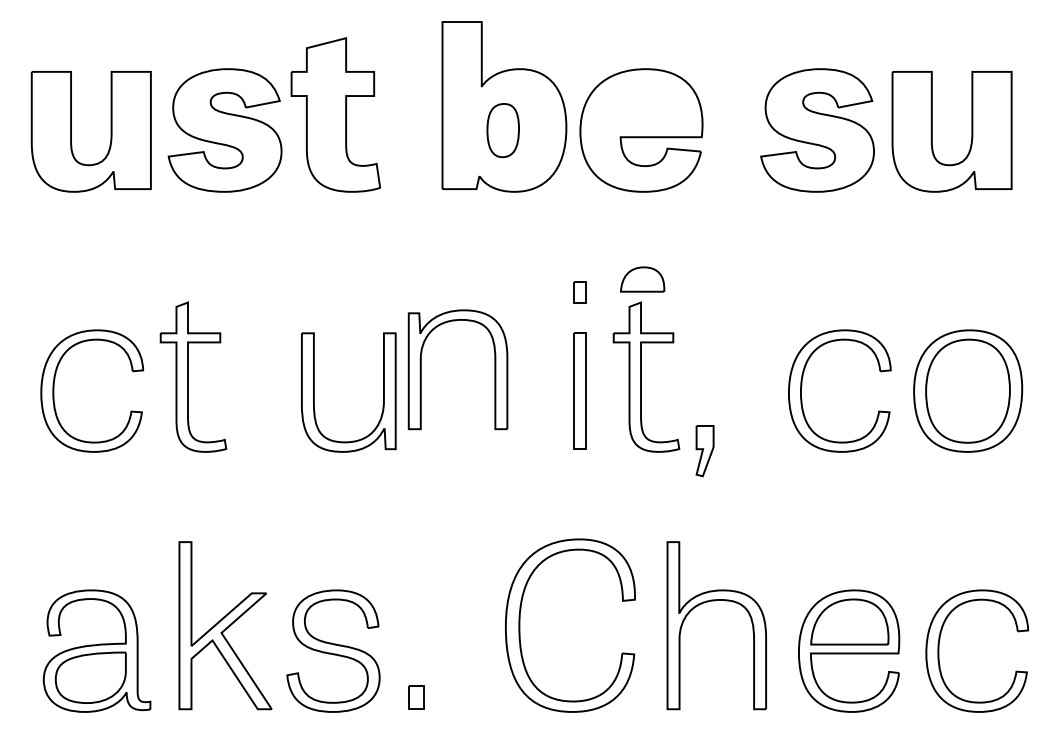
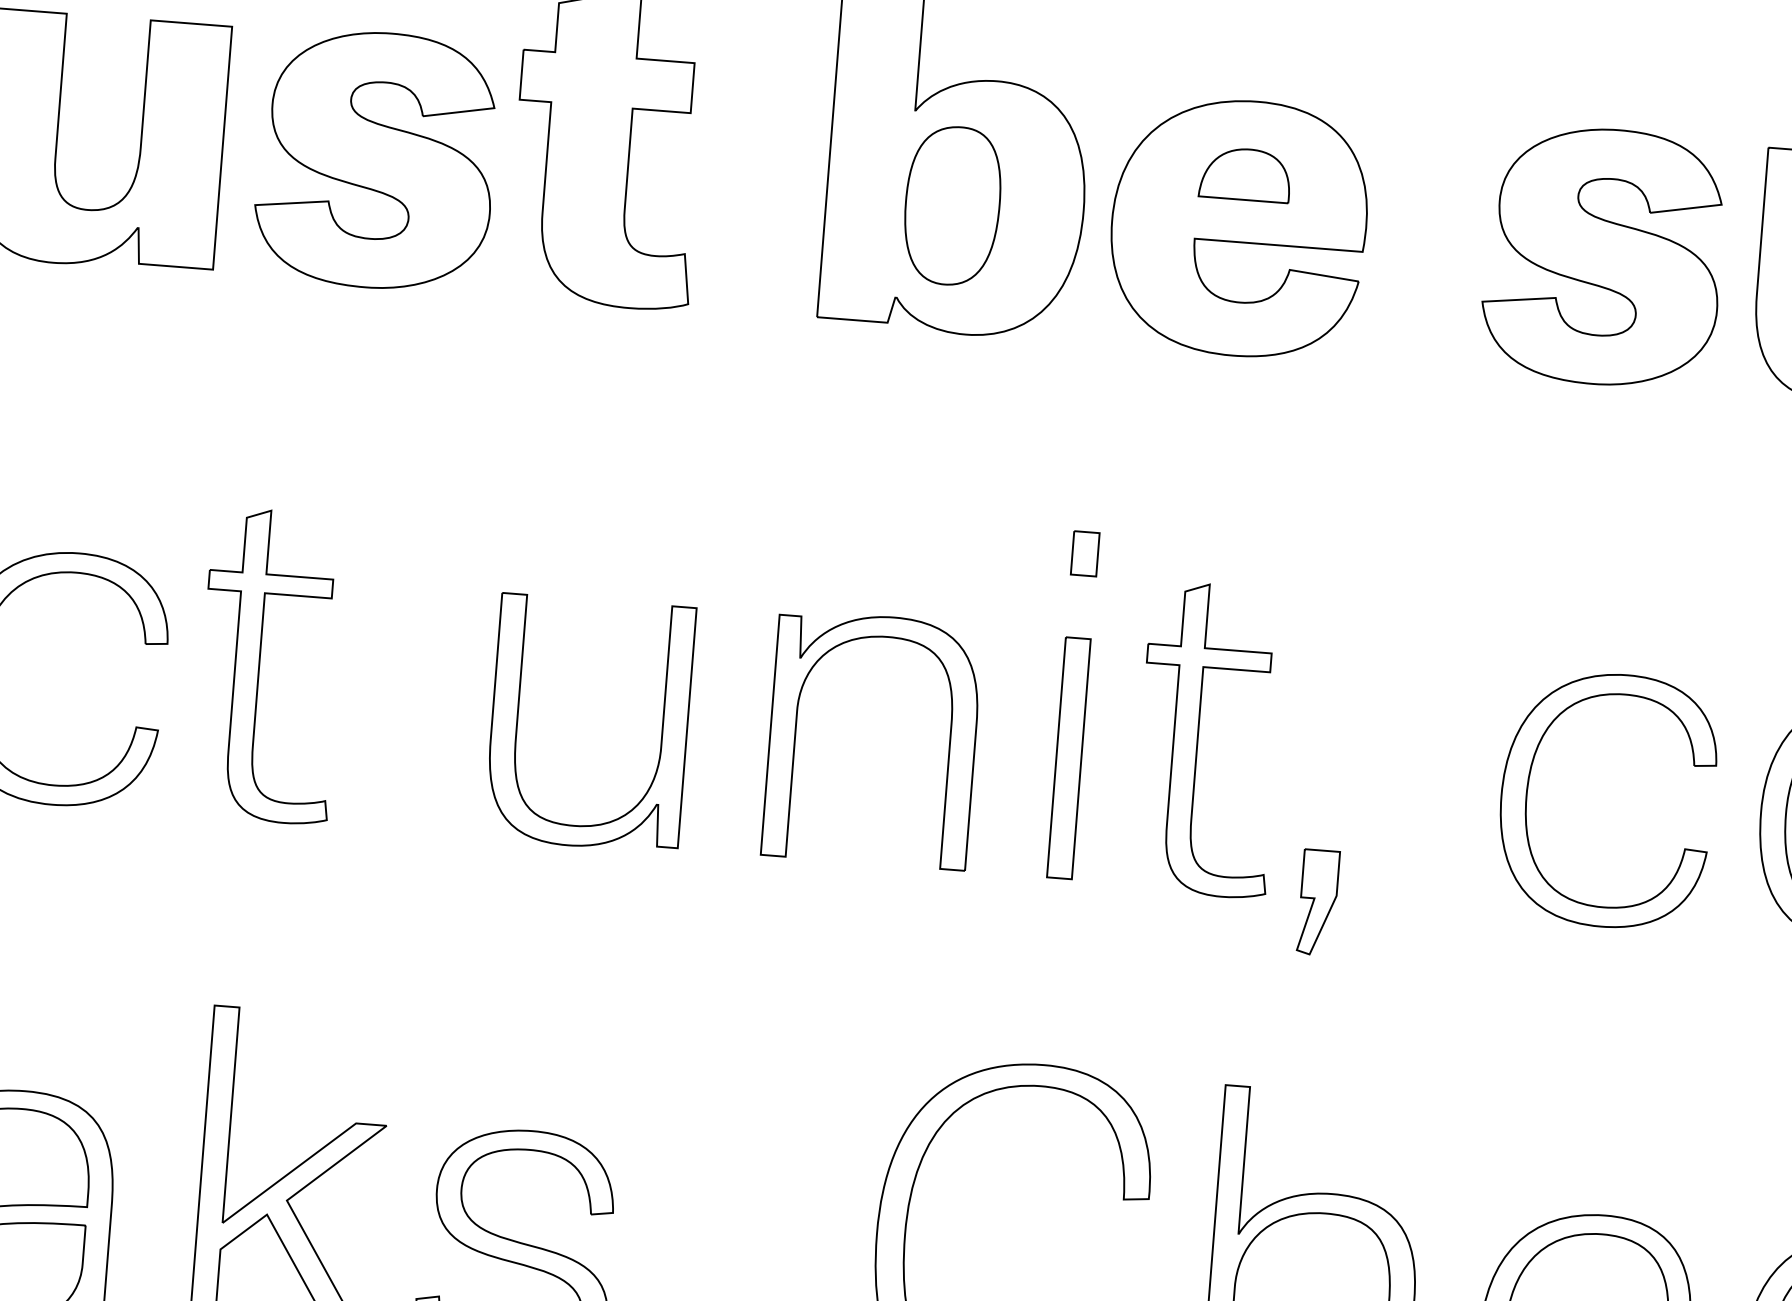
part: (502, 130) -> (950, 205), size x1.43
part: (642, 279) -> (1245, 174), moved
part: (421, 369) -> (796, 733), moved

